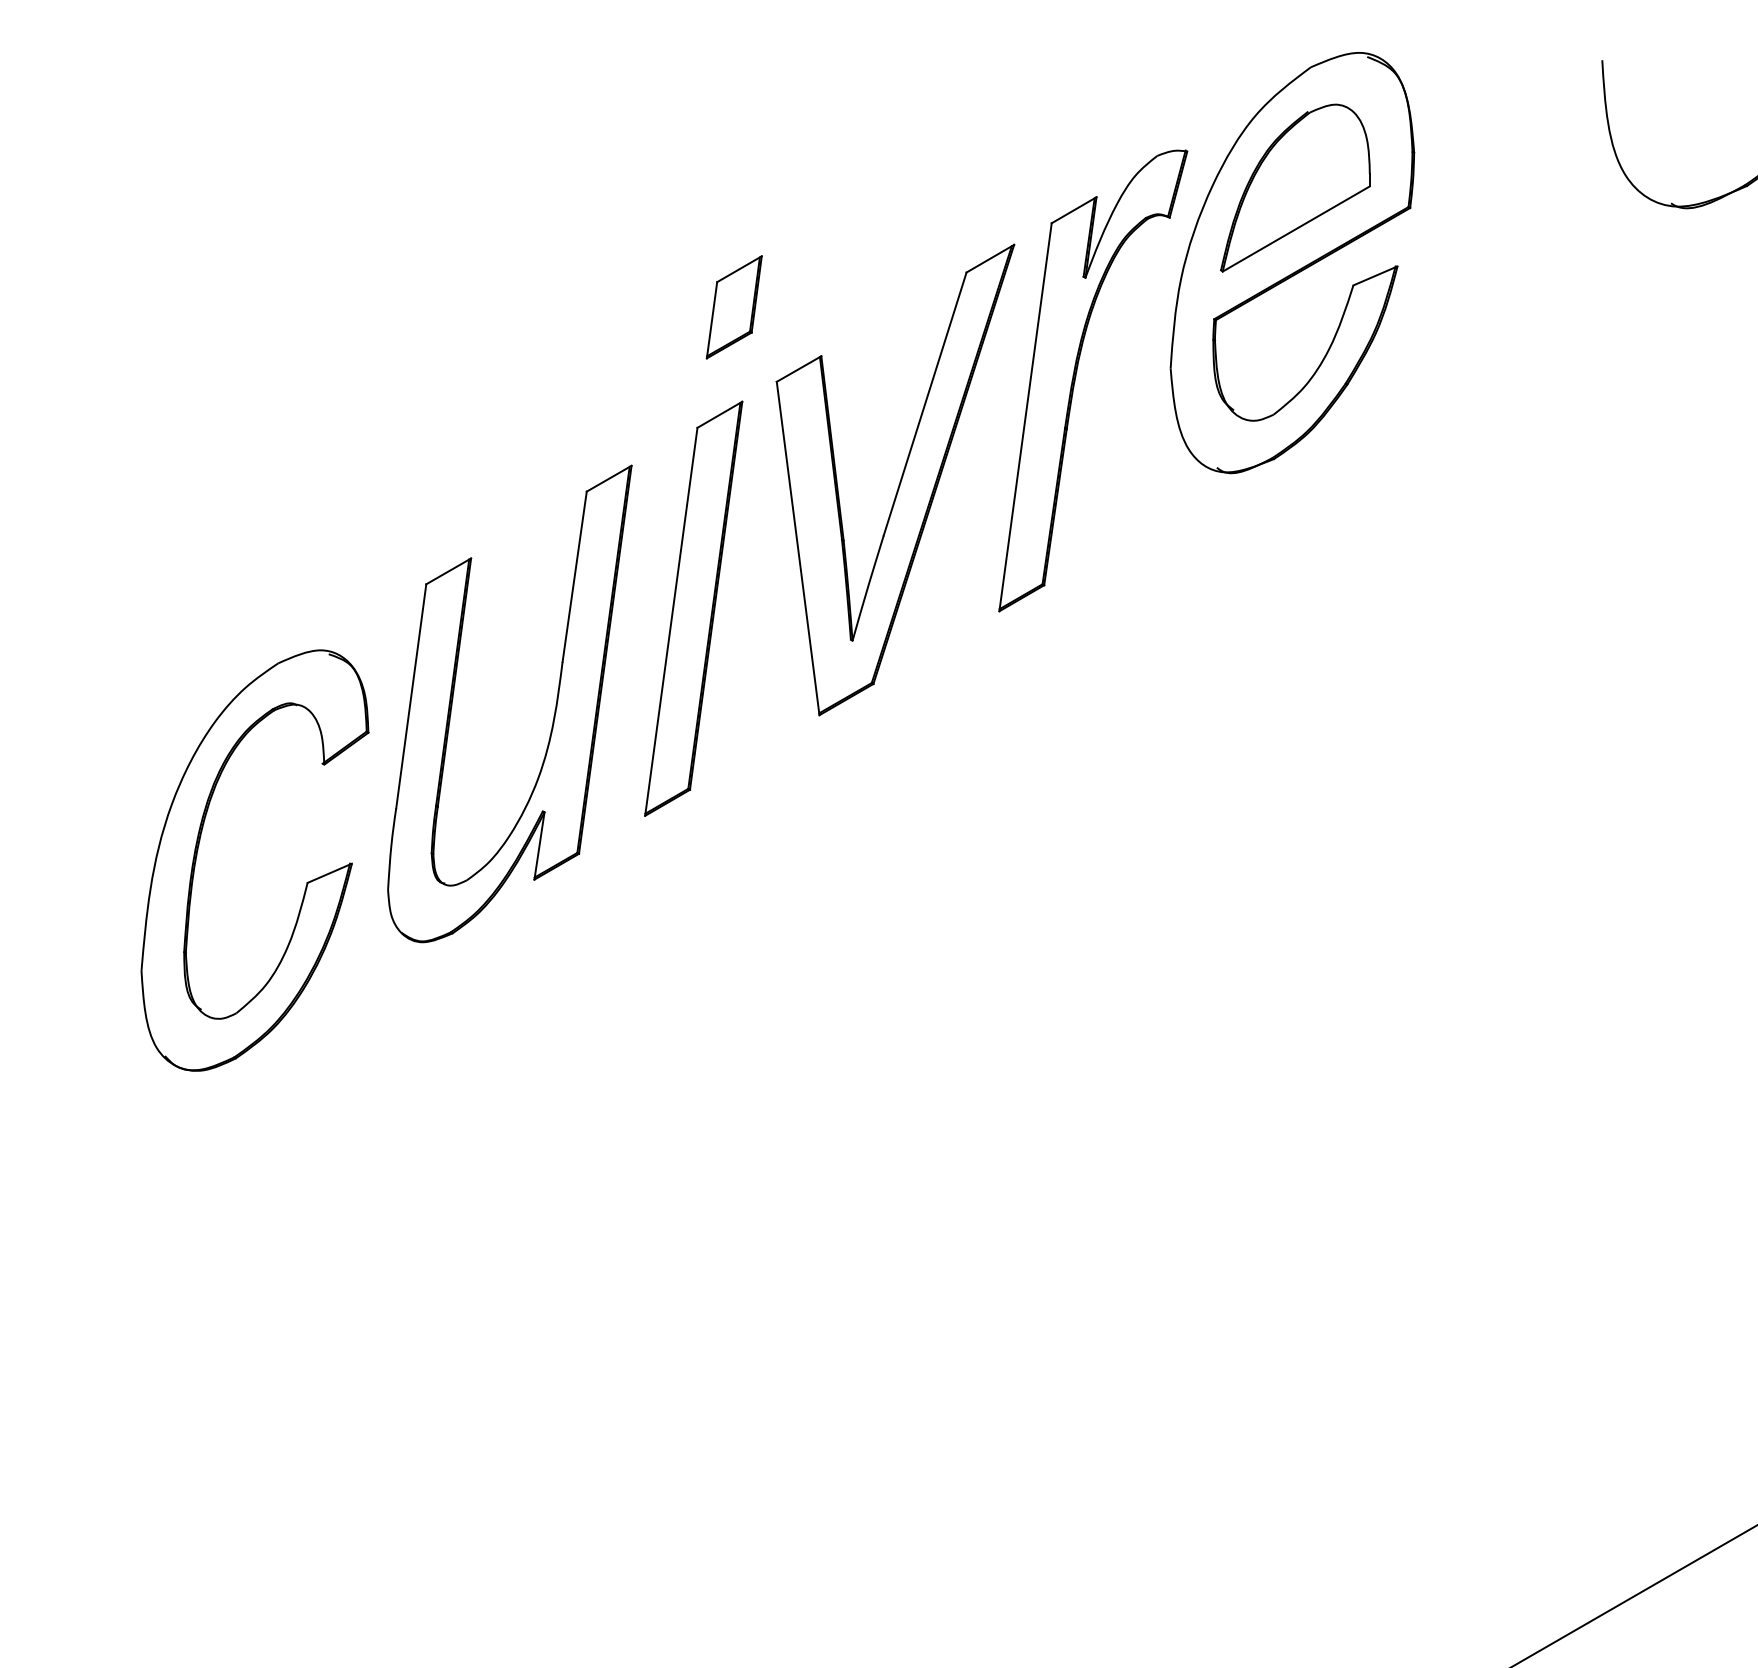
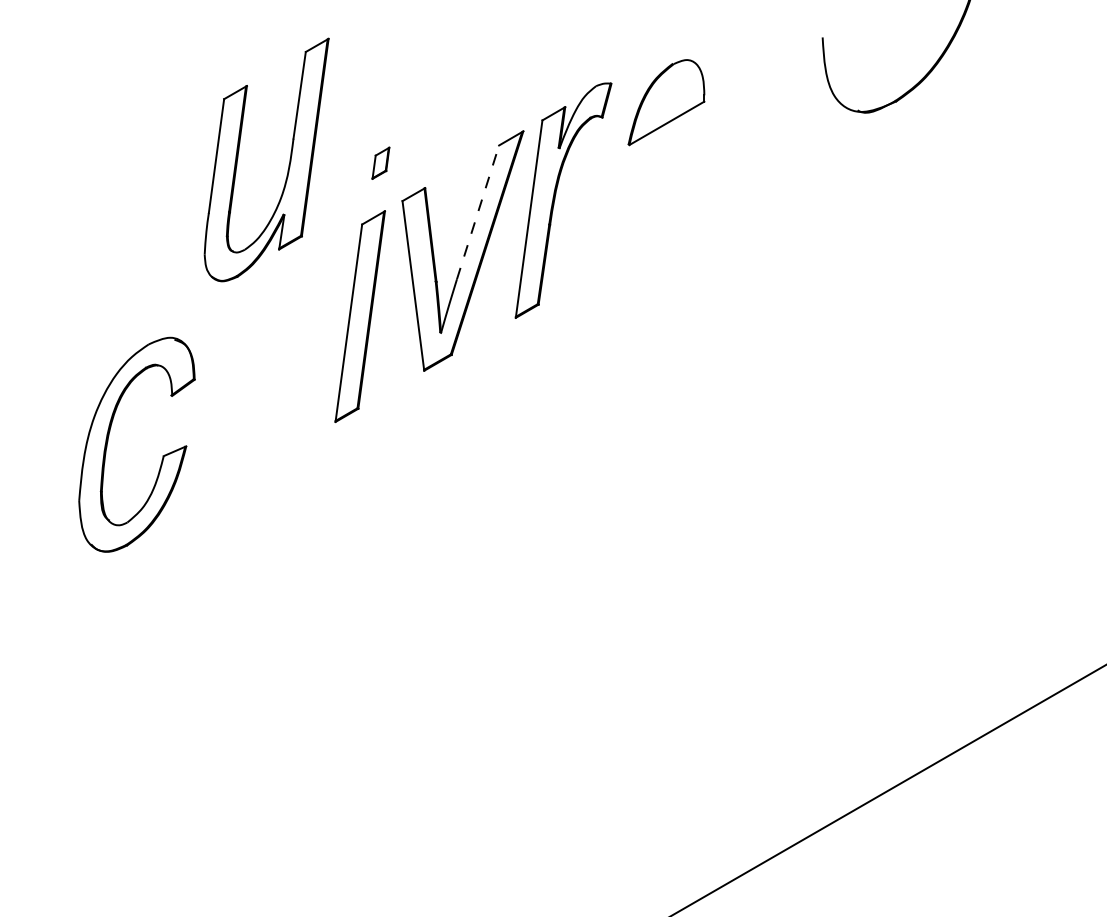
part: (1291, 262) -> (664, 140), removed
part: (733, 307) -> (380, 163), size x0.6
line: (926, 402) -> (478, 211), solid -> dashed
part: (552, 712) -> (288, 164), moved

